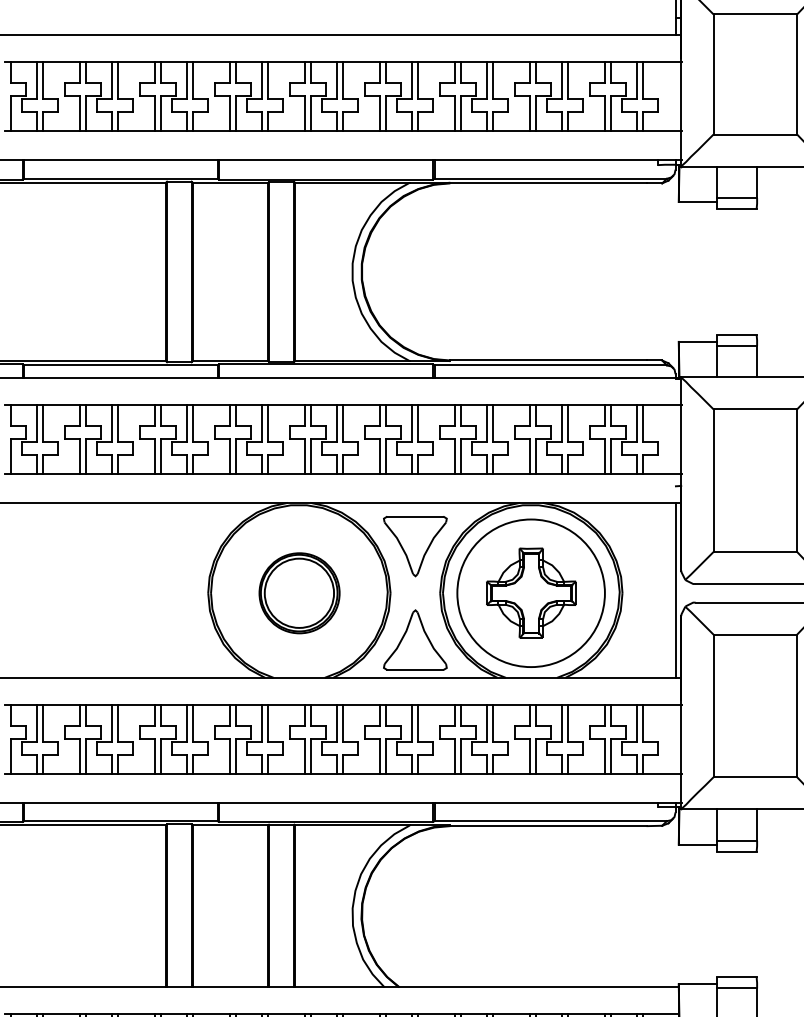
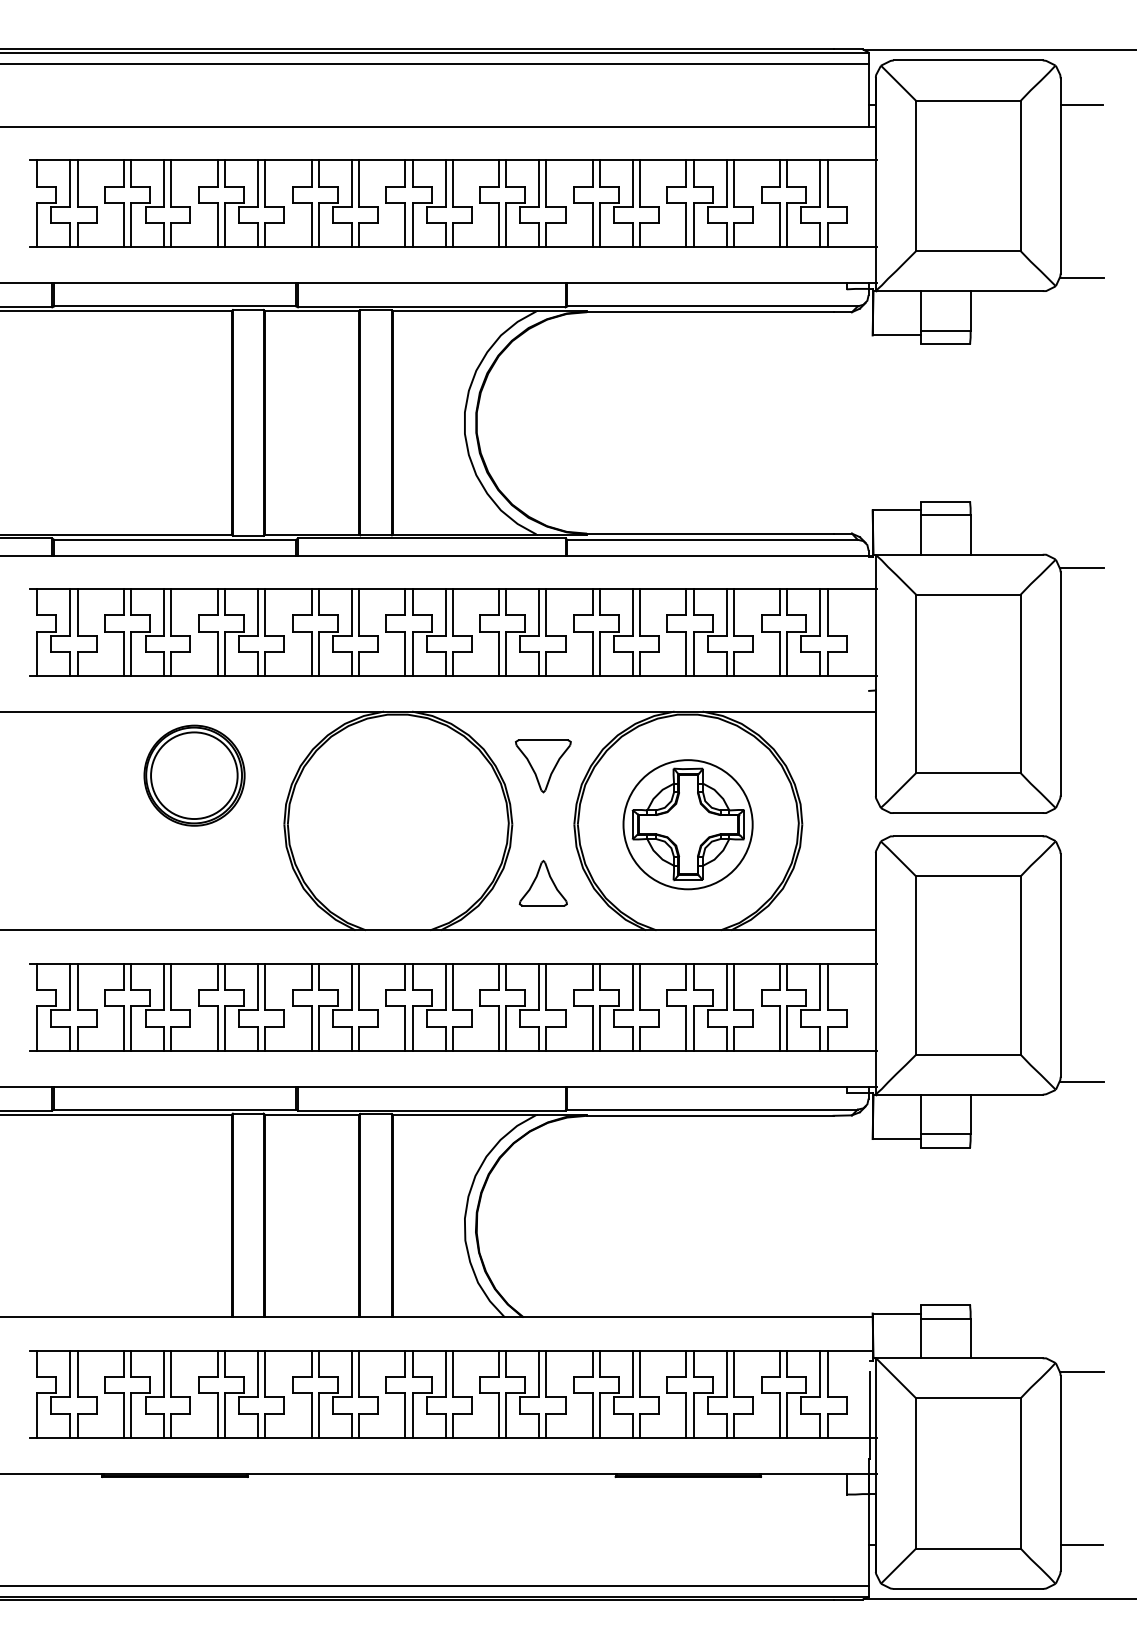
part: (415, 546) -> (543, 766), size x0.7
line: (675, 589) -> (868, 820), removed
part: (299, 593) -> (194, 775), moved
circle: (530, 593) -> (687, 824), size x0.7
part: (415, 640) -> (543, 883), size x0.6

